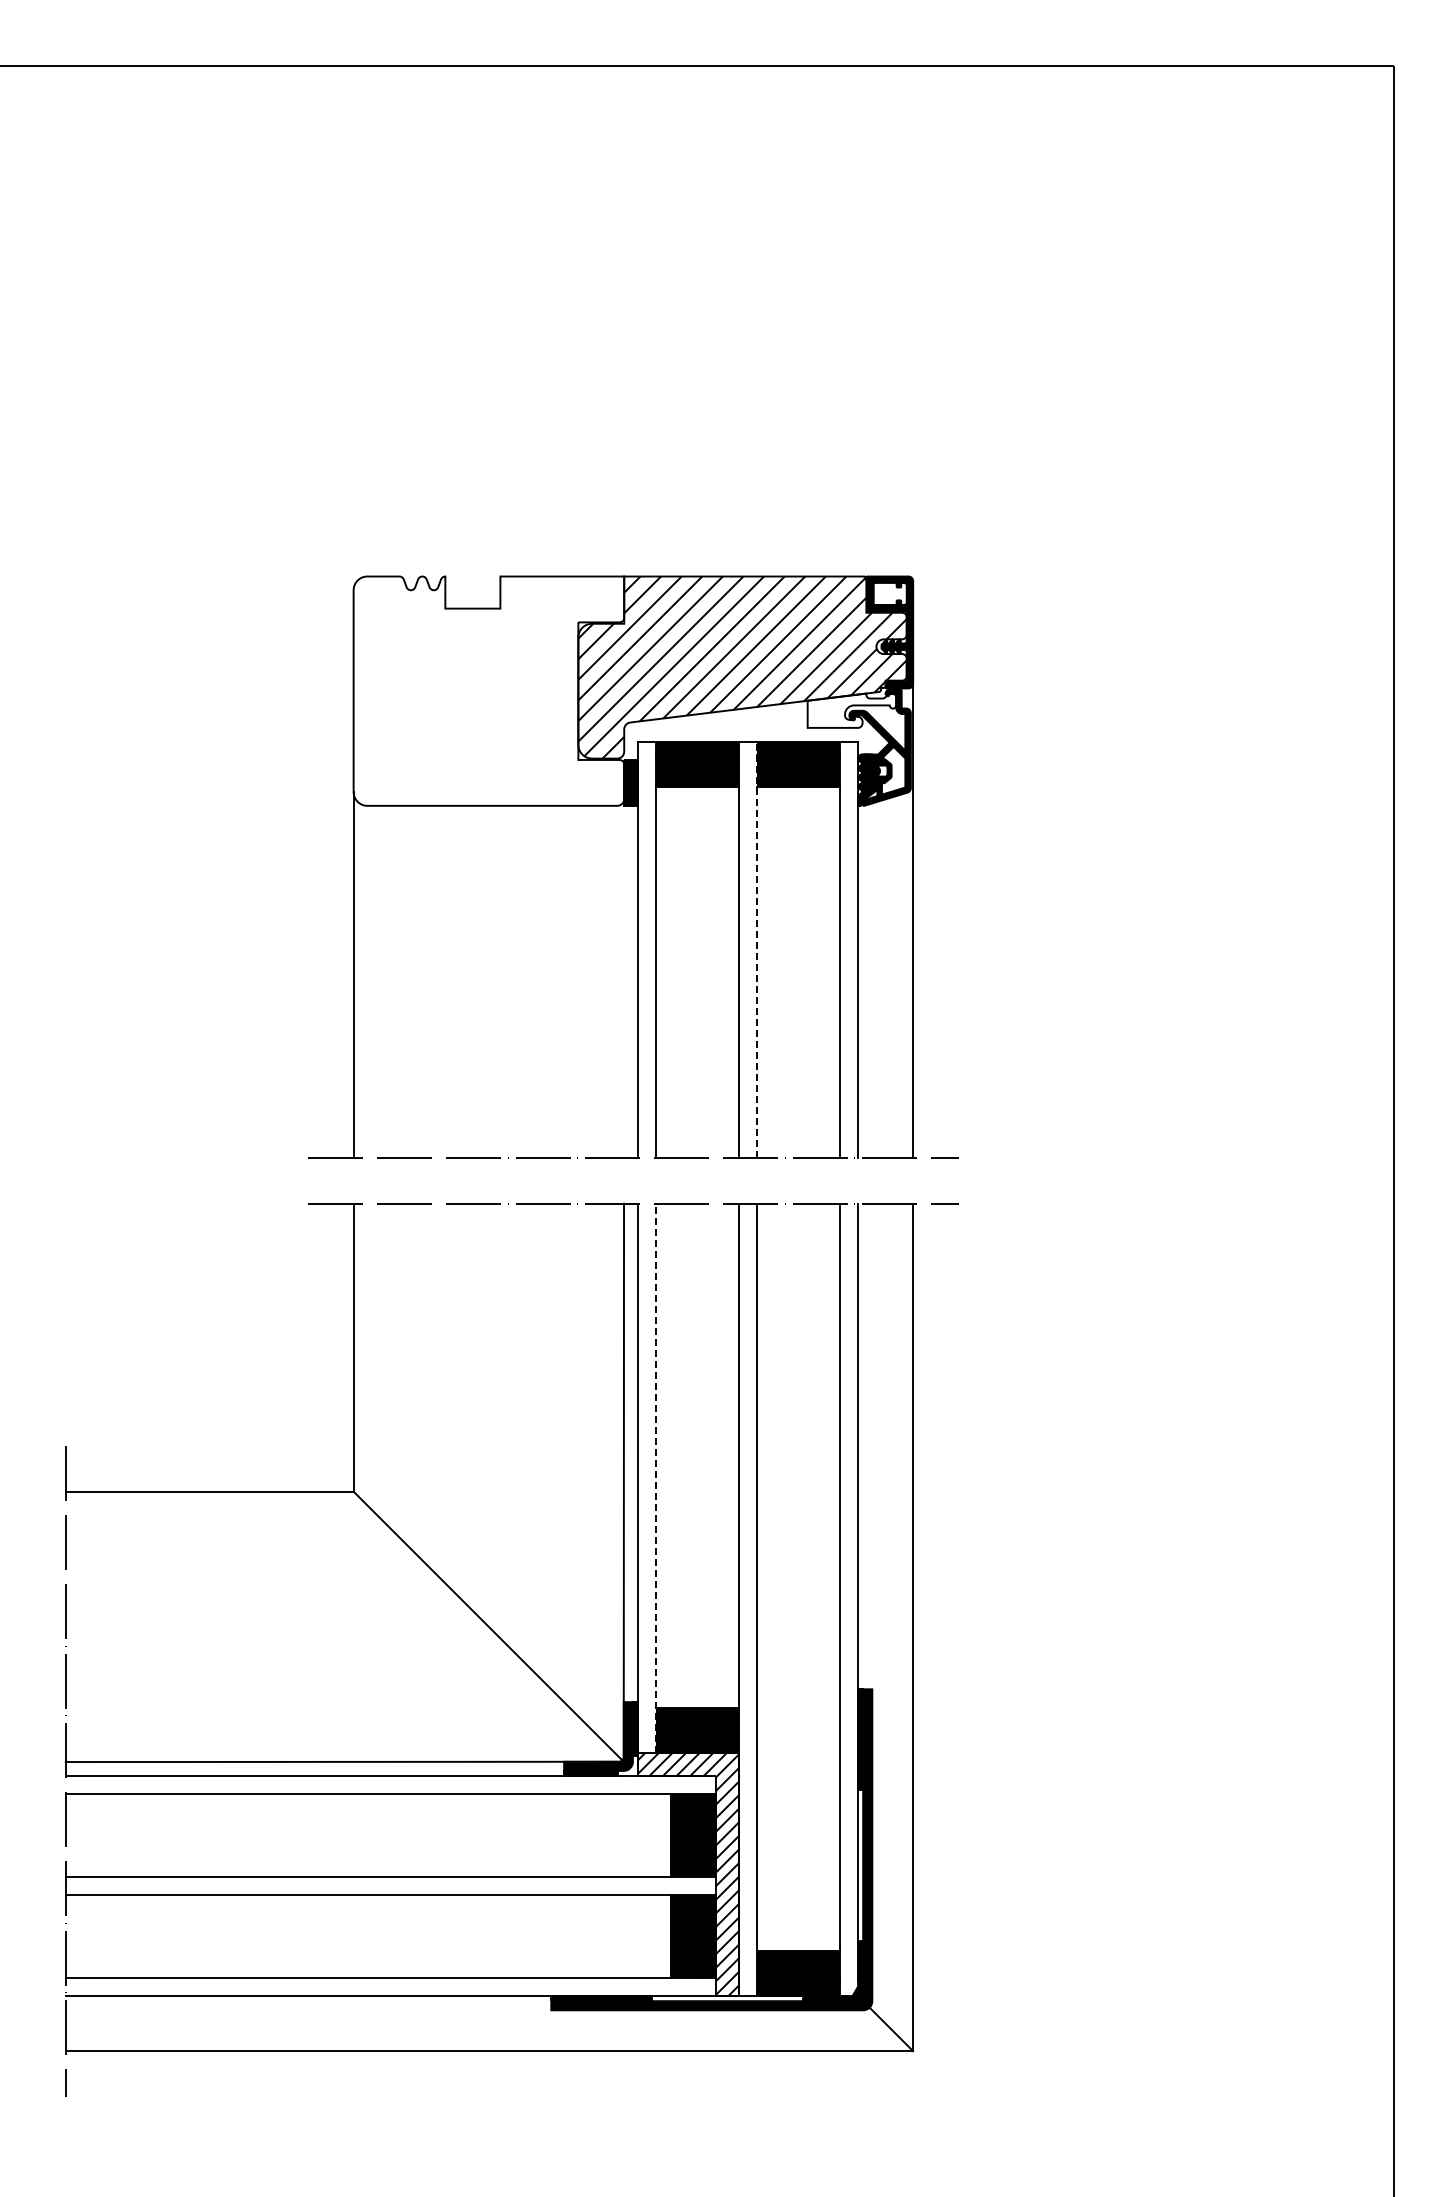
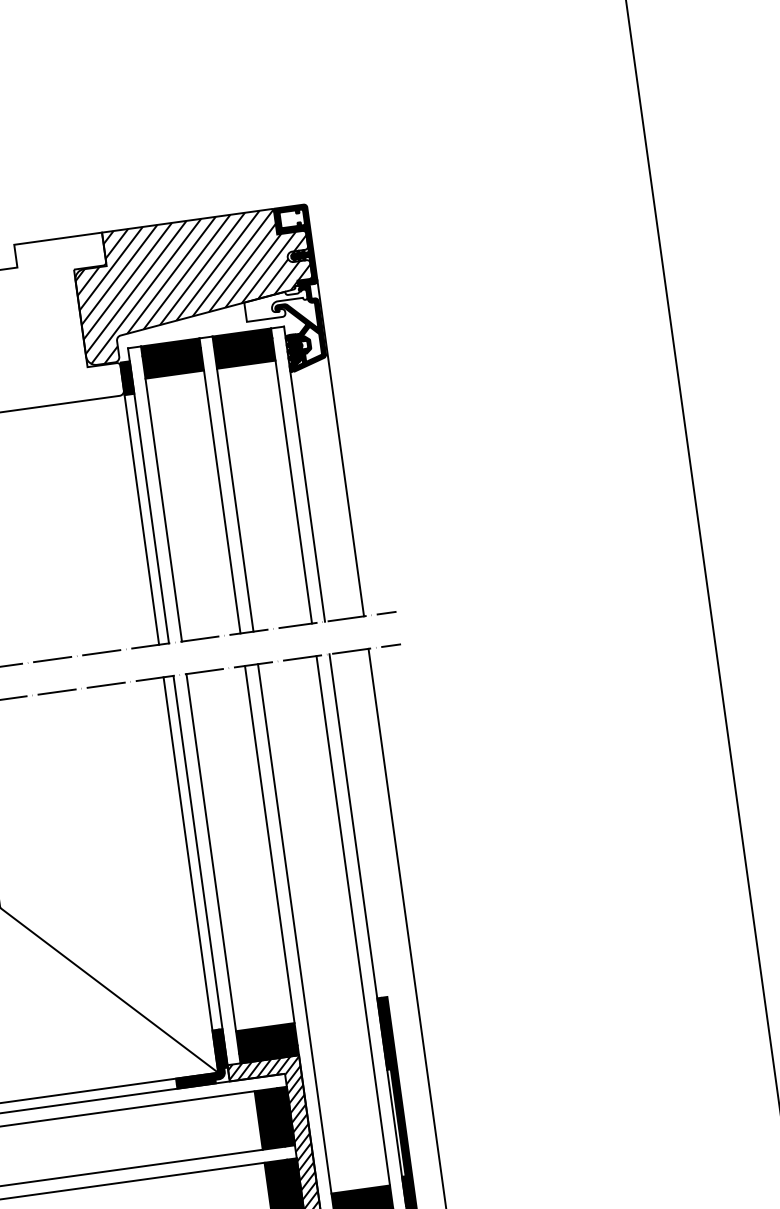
line: (757, 949) -> (233, 483), dashed -> solid
line: (624, 977) -> (141, 516), added
line: (656, 1478) -> (213, 868), dashed -> solid

